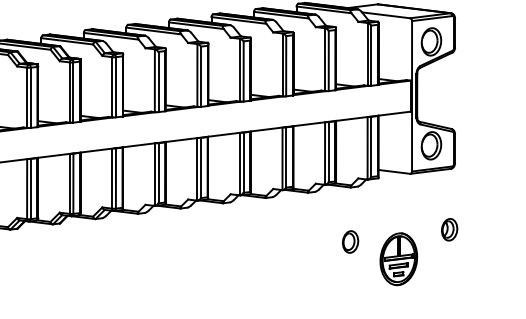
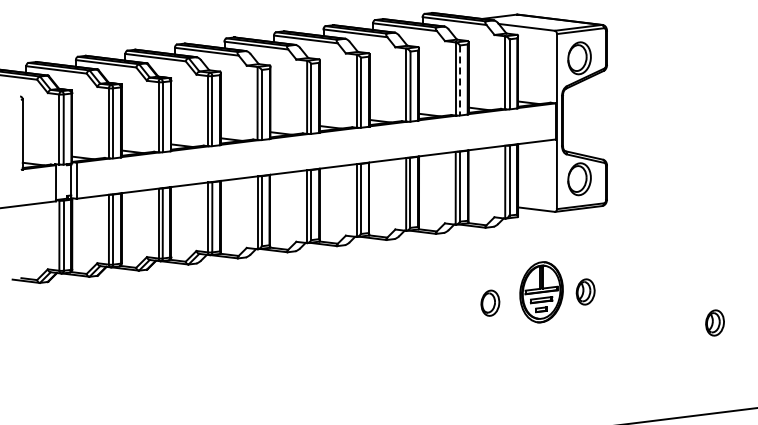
line: (329, 61) -> (460, 81), solid -> dashed
part: (449, 229) -> (585, 291), moved
part: (350, 241) -> (490, 302), moved
part: (398, 259) -> (541, 292), moved

